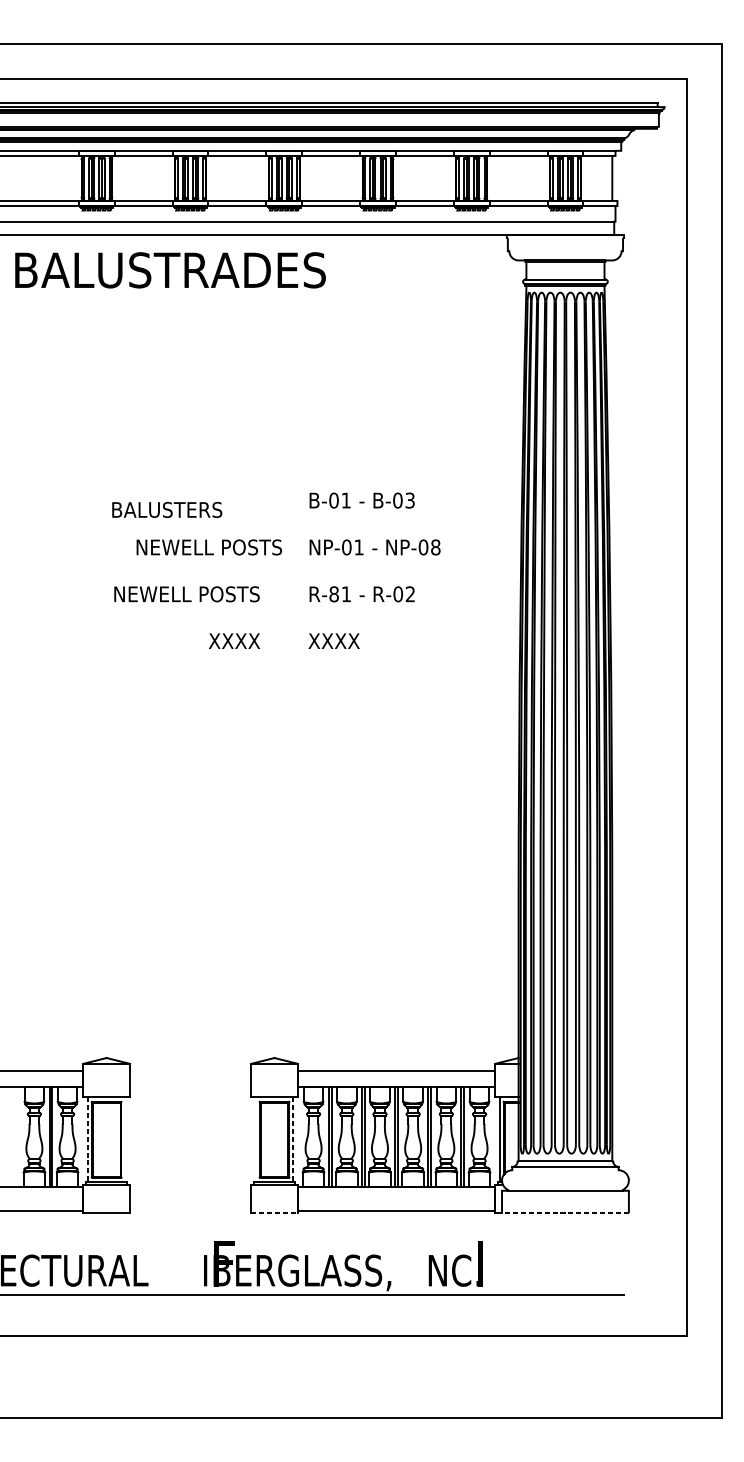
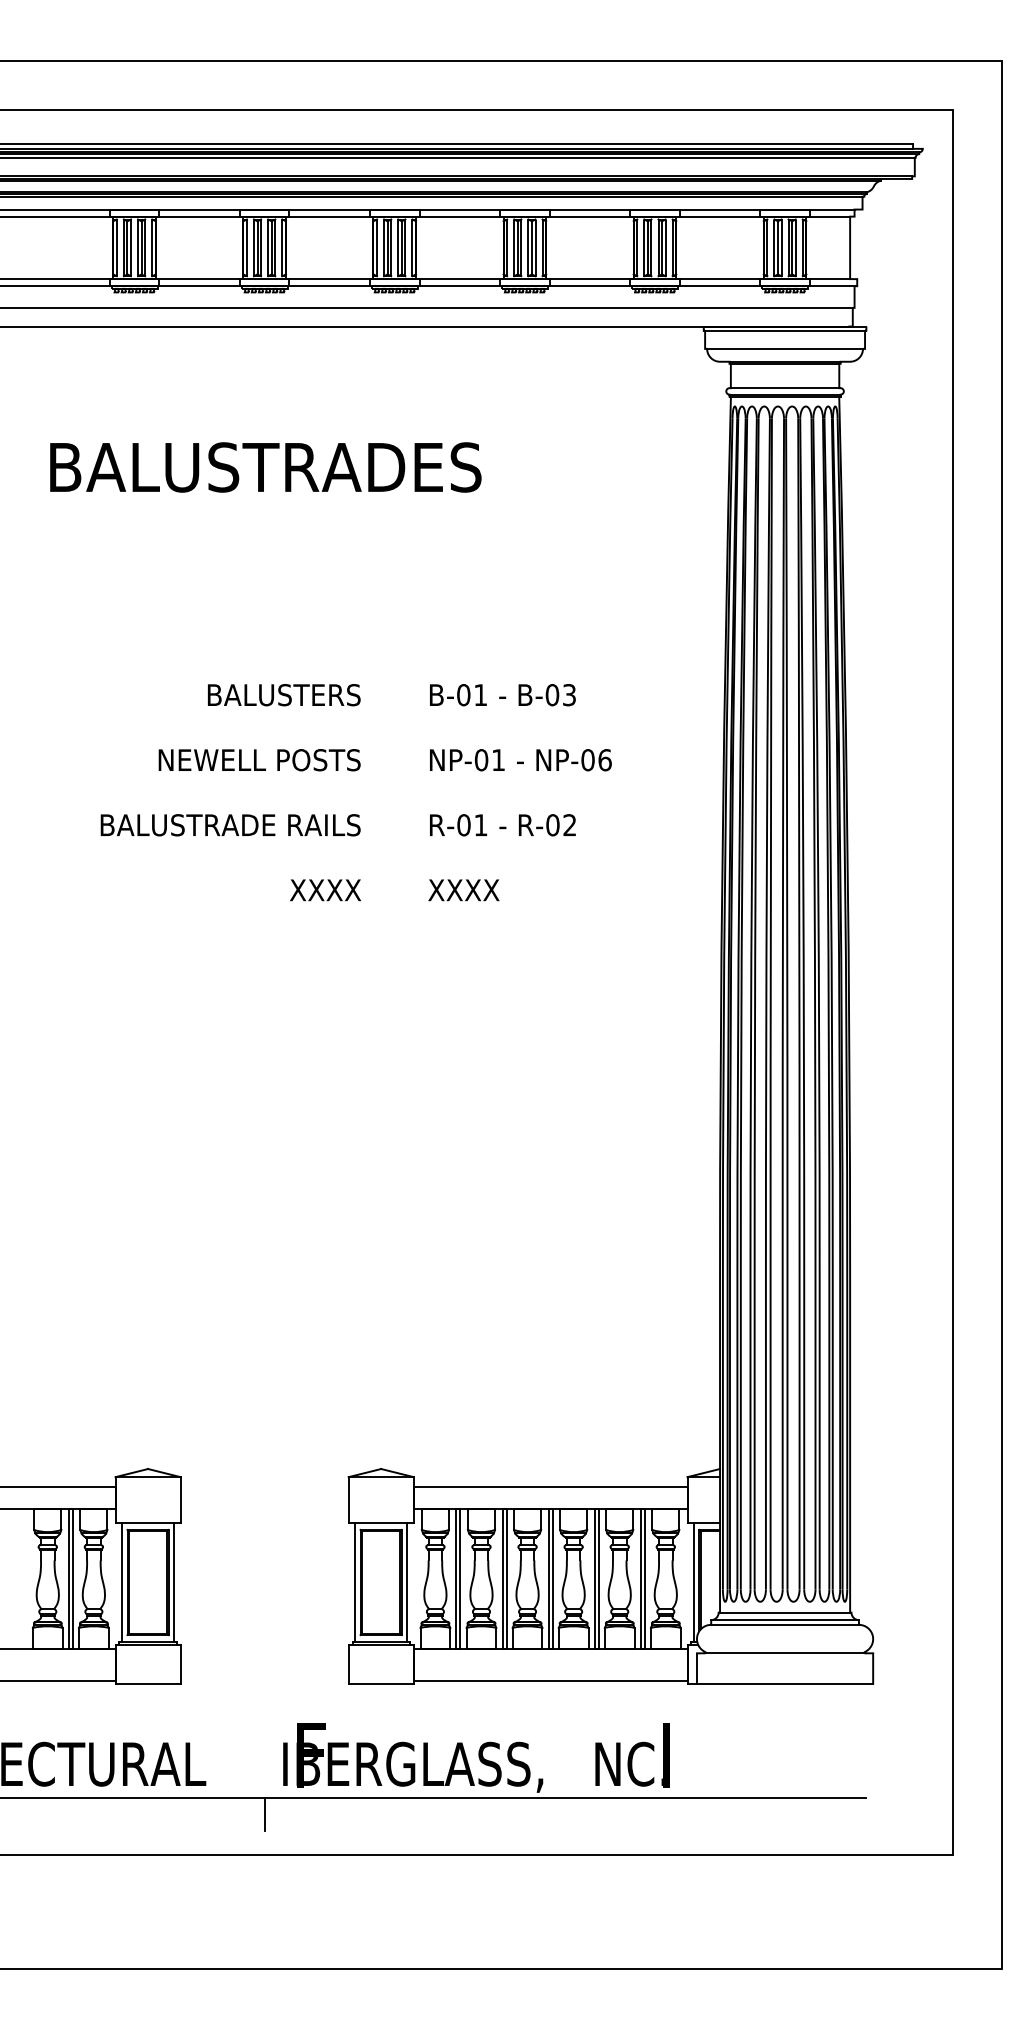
line: (565, 237) -> (784, 330), added
line: (565, 250) -> (785, 348), added
text: (170, 270) -> (265, 467), moved
text: (167, 510) -> (284, 695), moved
text: (209, 547) -> (259, 760), moved
text: (435, 547) -> (604, 760), NP-08 -> NP-06
text: (160, 594) -> (222, 825), NEWELL POSTS -> BALUSTRADE RAILS
text: (333, 594) -> (463, 825), R-81 -> R-01
line: (124, 1139) -> (173, 1582), added
line: (256, 1139) -> (355, 1582), added
line: (88, 1140) -> (122, 1583), dashed -> solid
line: (292, 1140) -> (406, 1583), dashed -> solid
line: (565, 1170) -> (784, 1624), added
line: (274, 1213) -> (381, 1684), dashed -> solid
line: (565, 1213) -> (784, 1684), dashed -> solid
line: (190, 1306) -> (264, 1814), added

